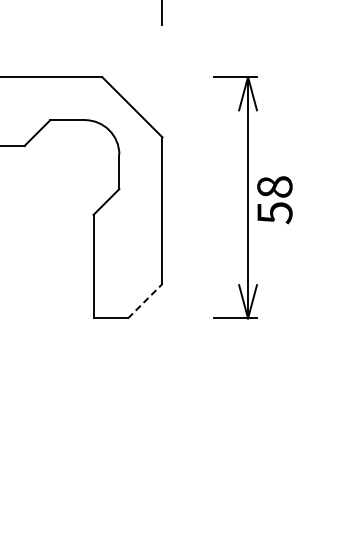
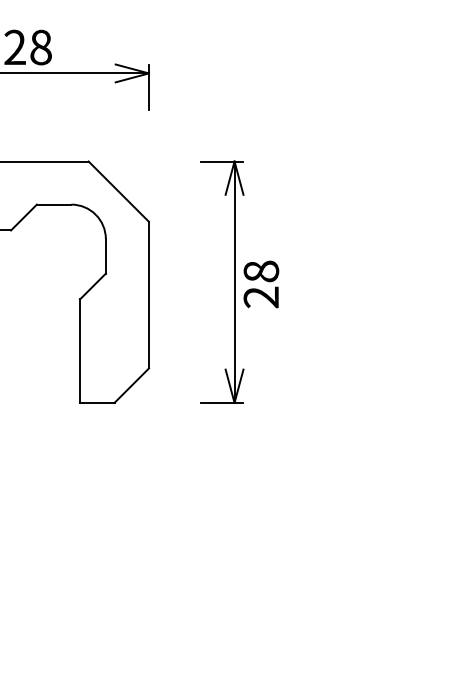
text: (274, 213) -> (261, 297), 58 -> 28
line: (145, 301) -> (132, 385), dashed -> solid

